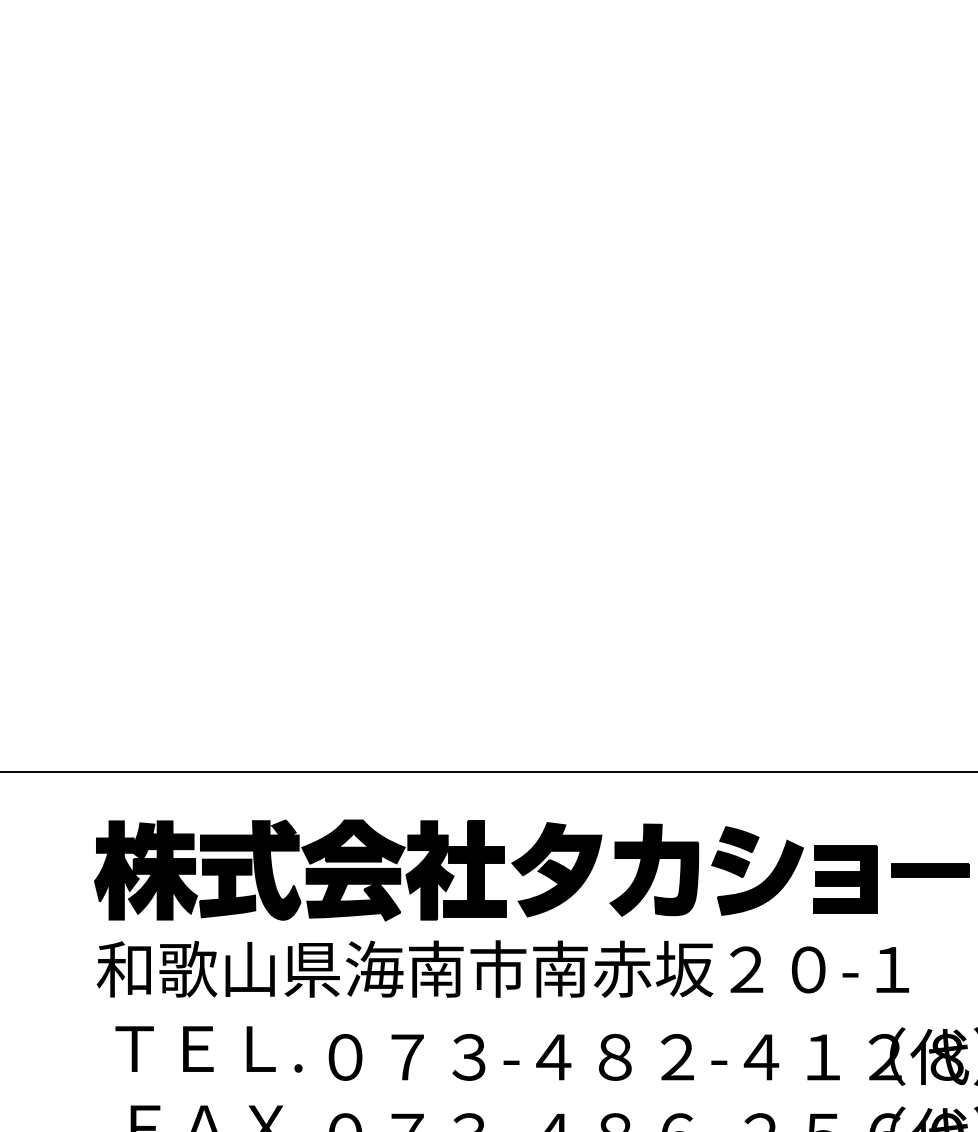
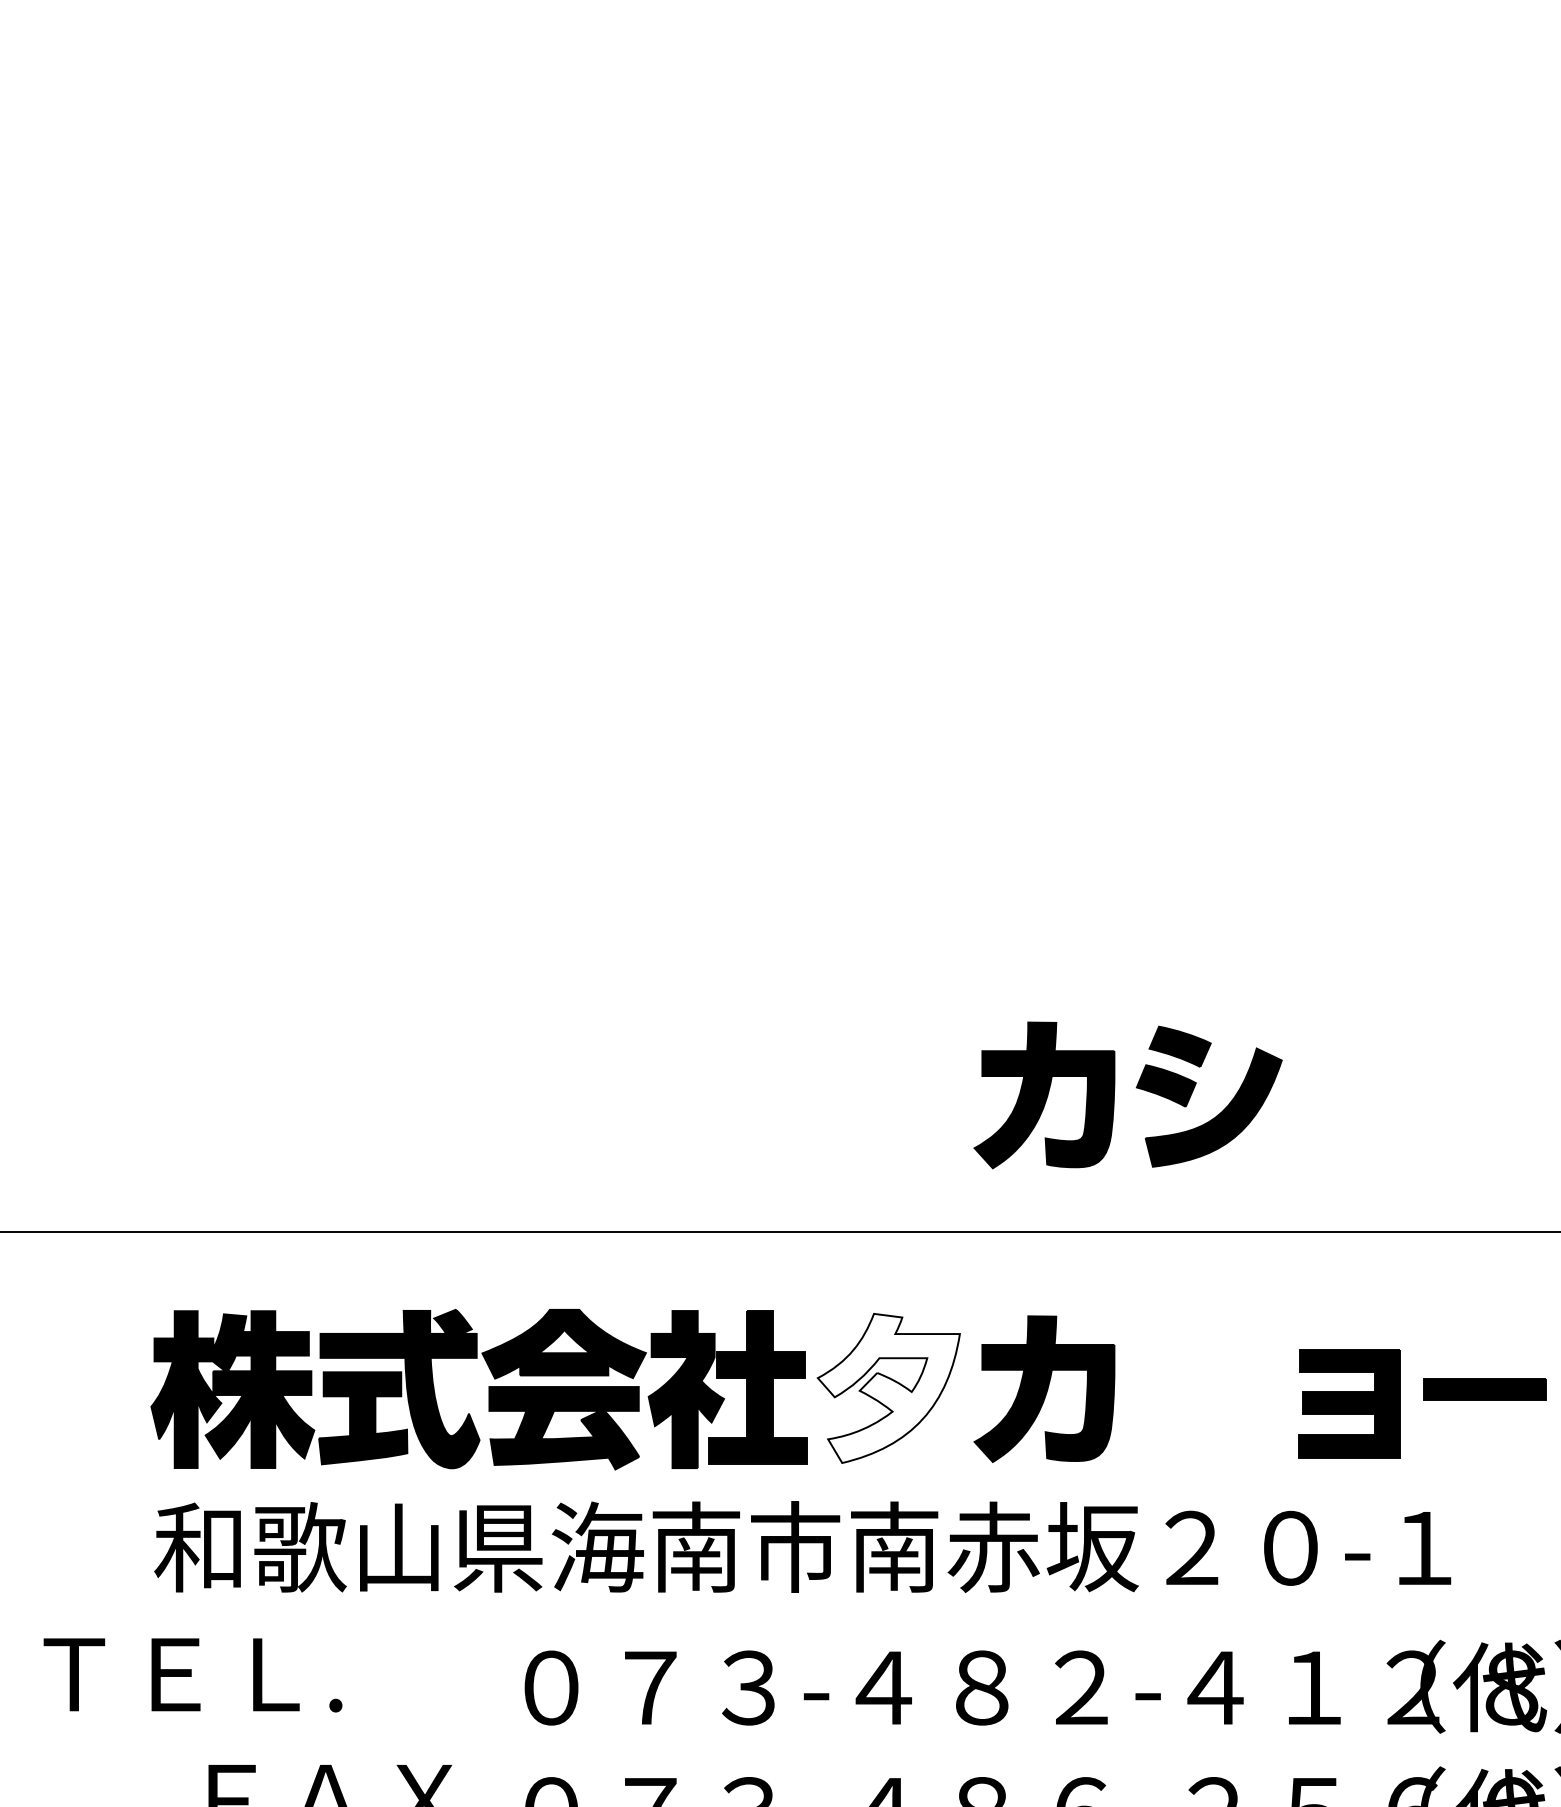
part: (653, 685) -> (1043, 1094), added
part: (748, 866) -> (1194, 1089), moved
fill: (556, 869) -> (888, 1388), removed
text: (208, 1049) -> (192, 1675), moved

